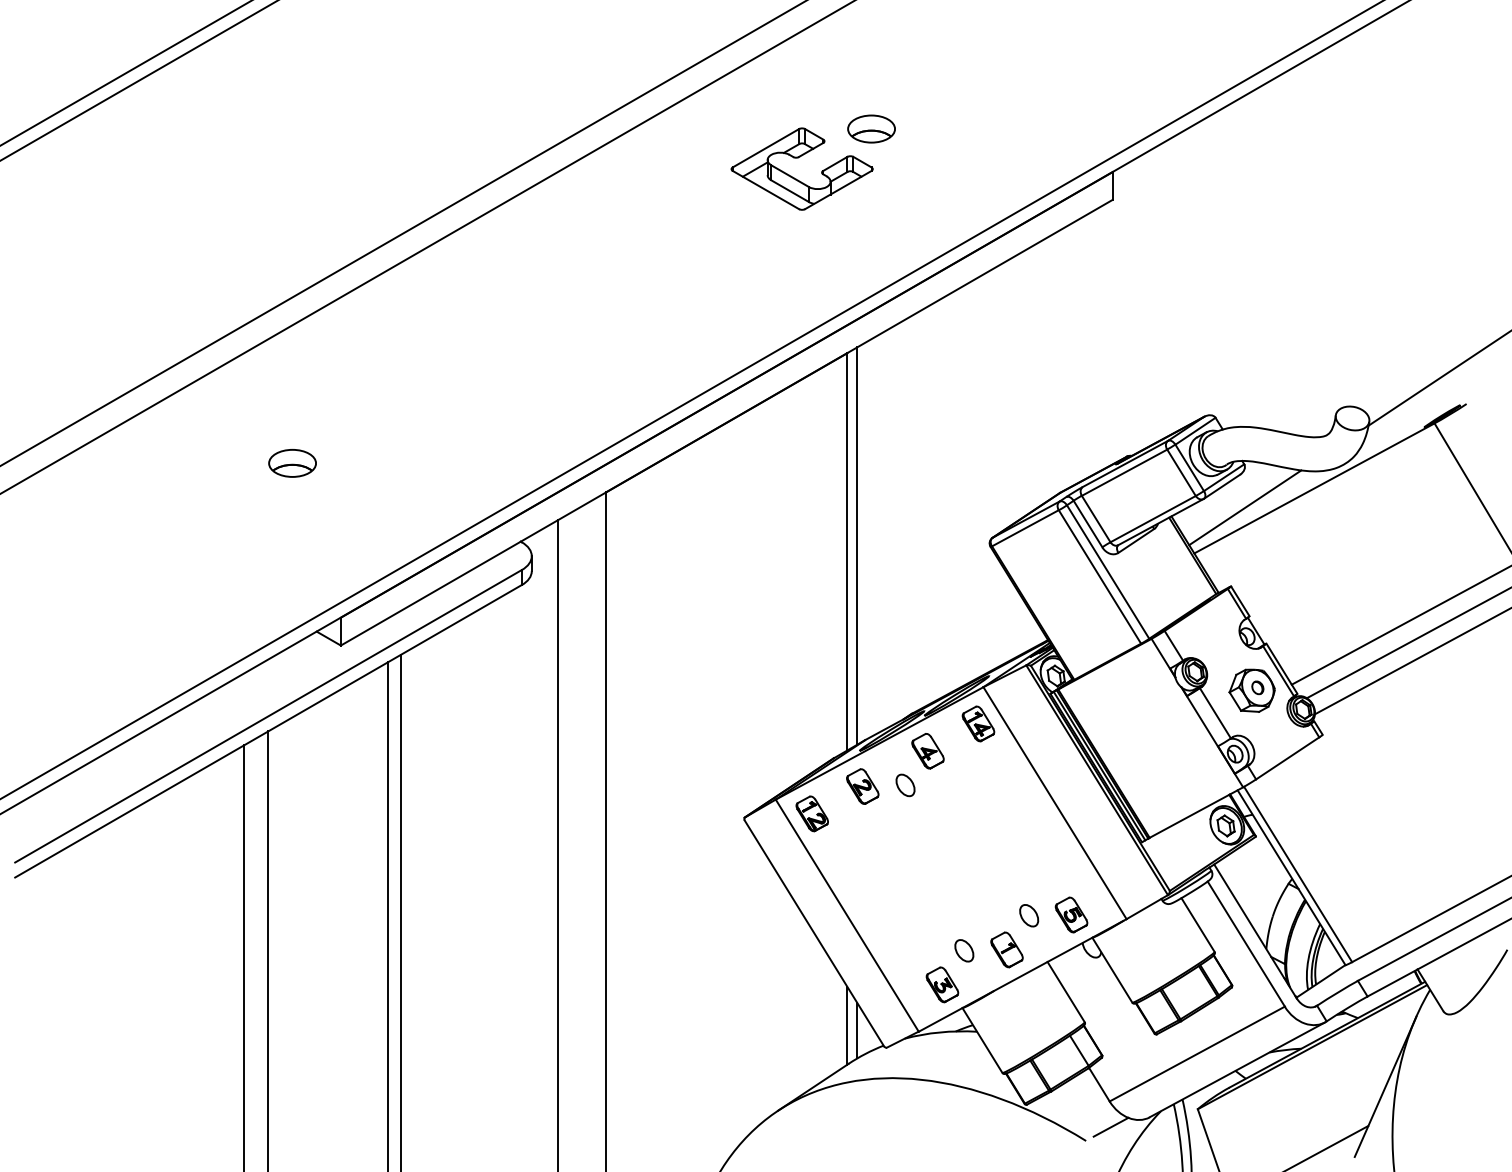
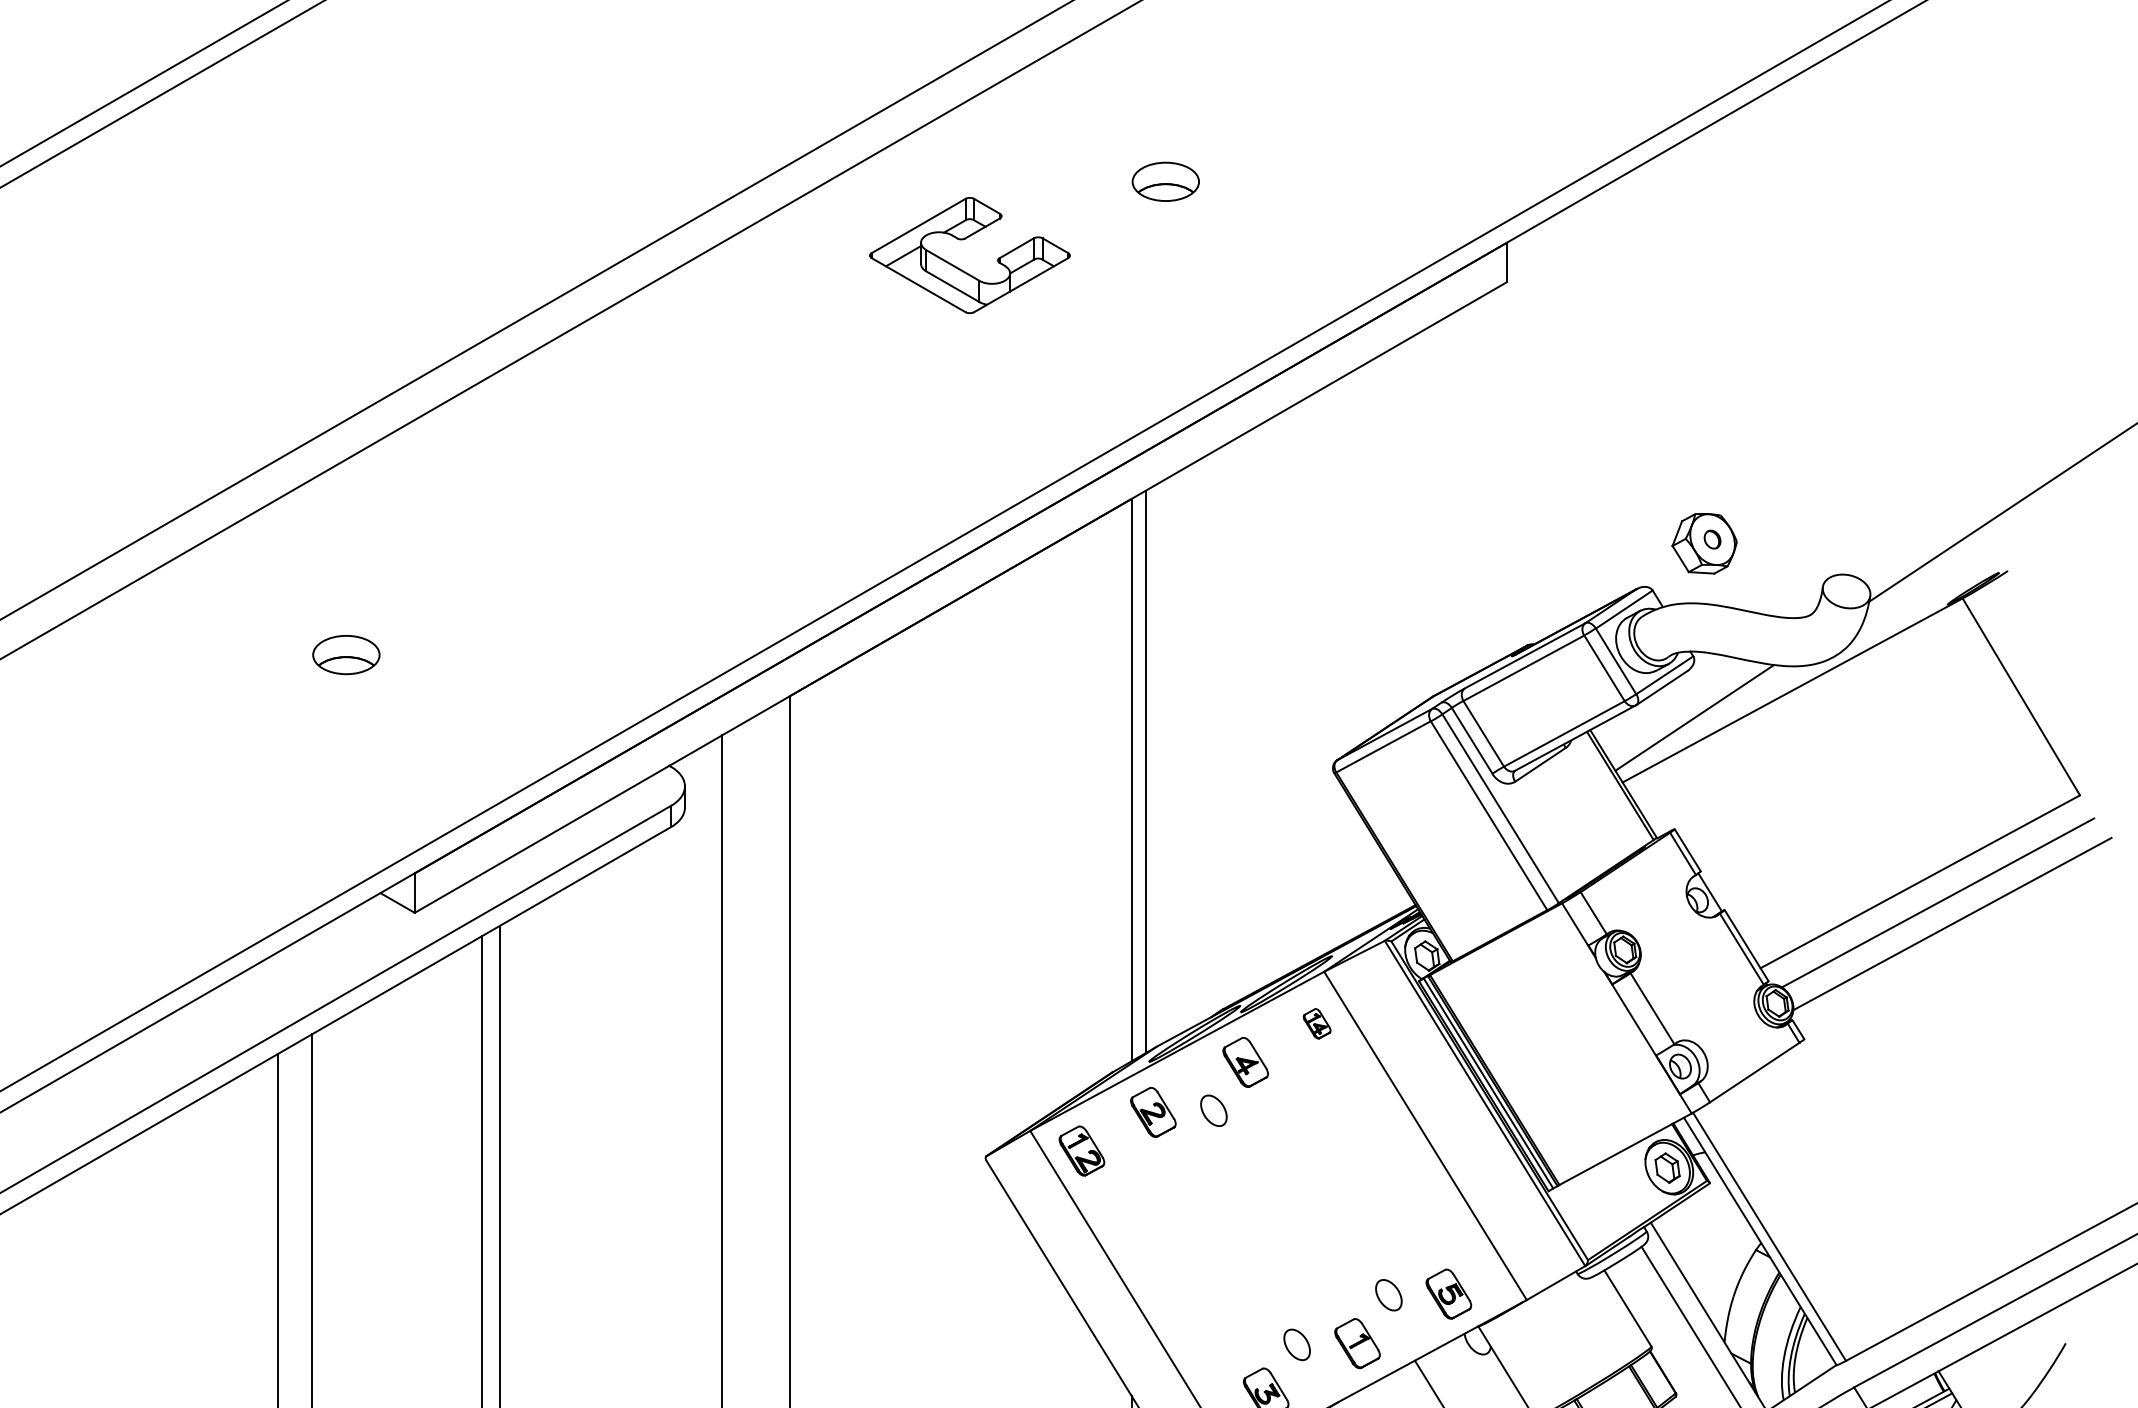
part: (798, 158) -> (964, 240), moved
part: (1251, 690) -> (1703, 543), moved
part: (978, 723) -> (1317, 1023), size x0.6

